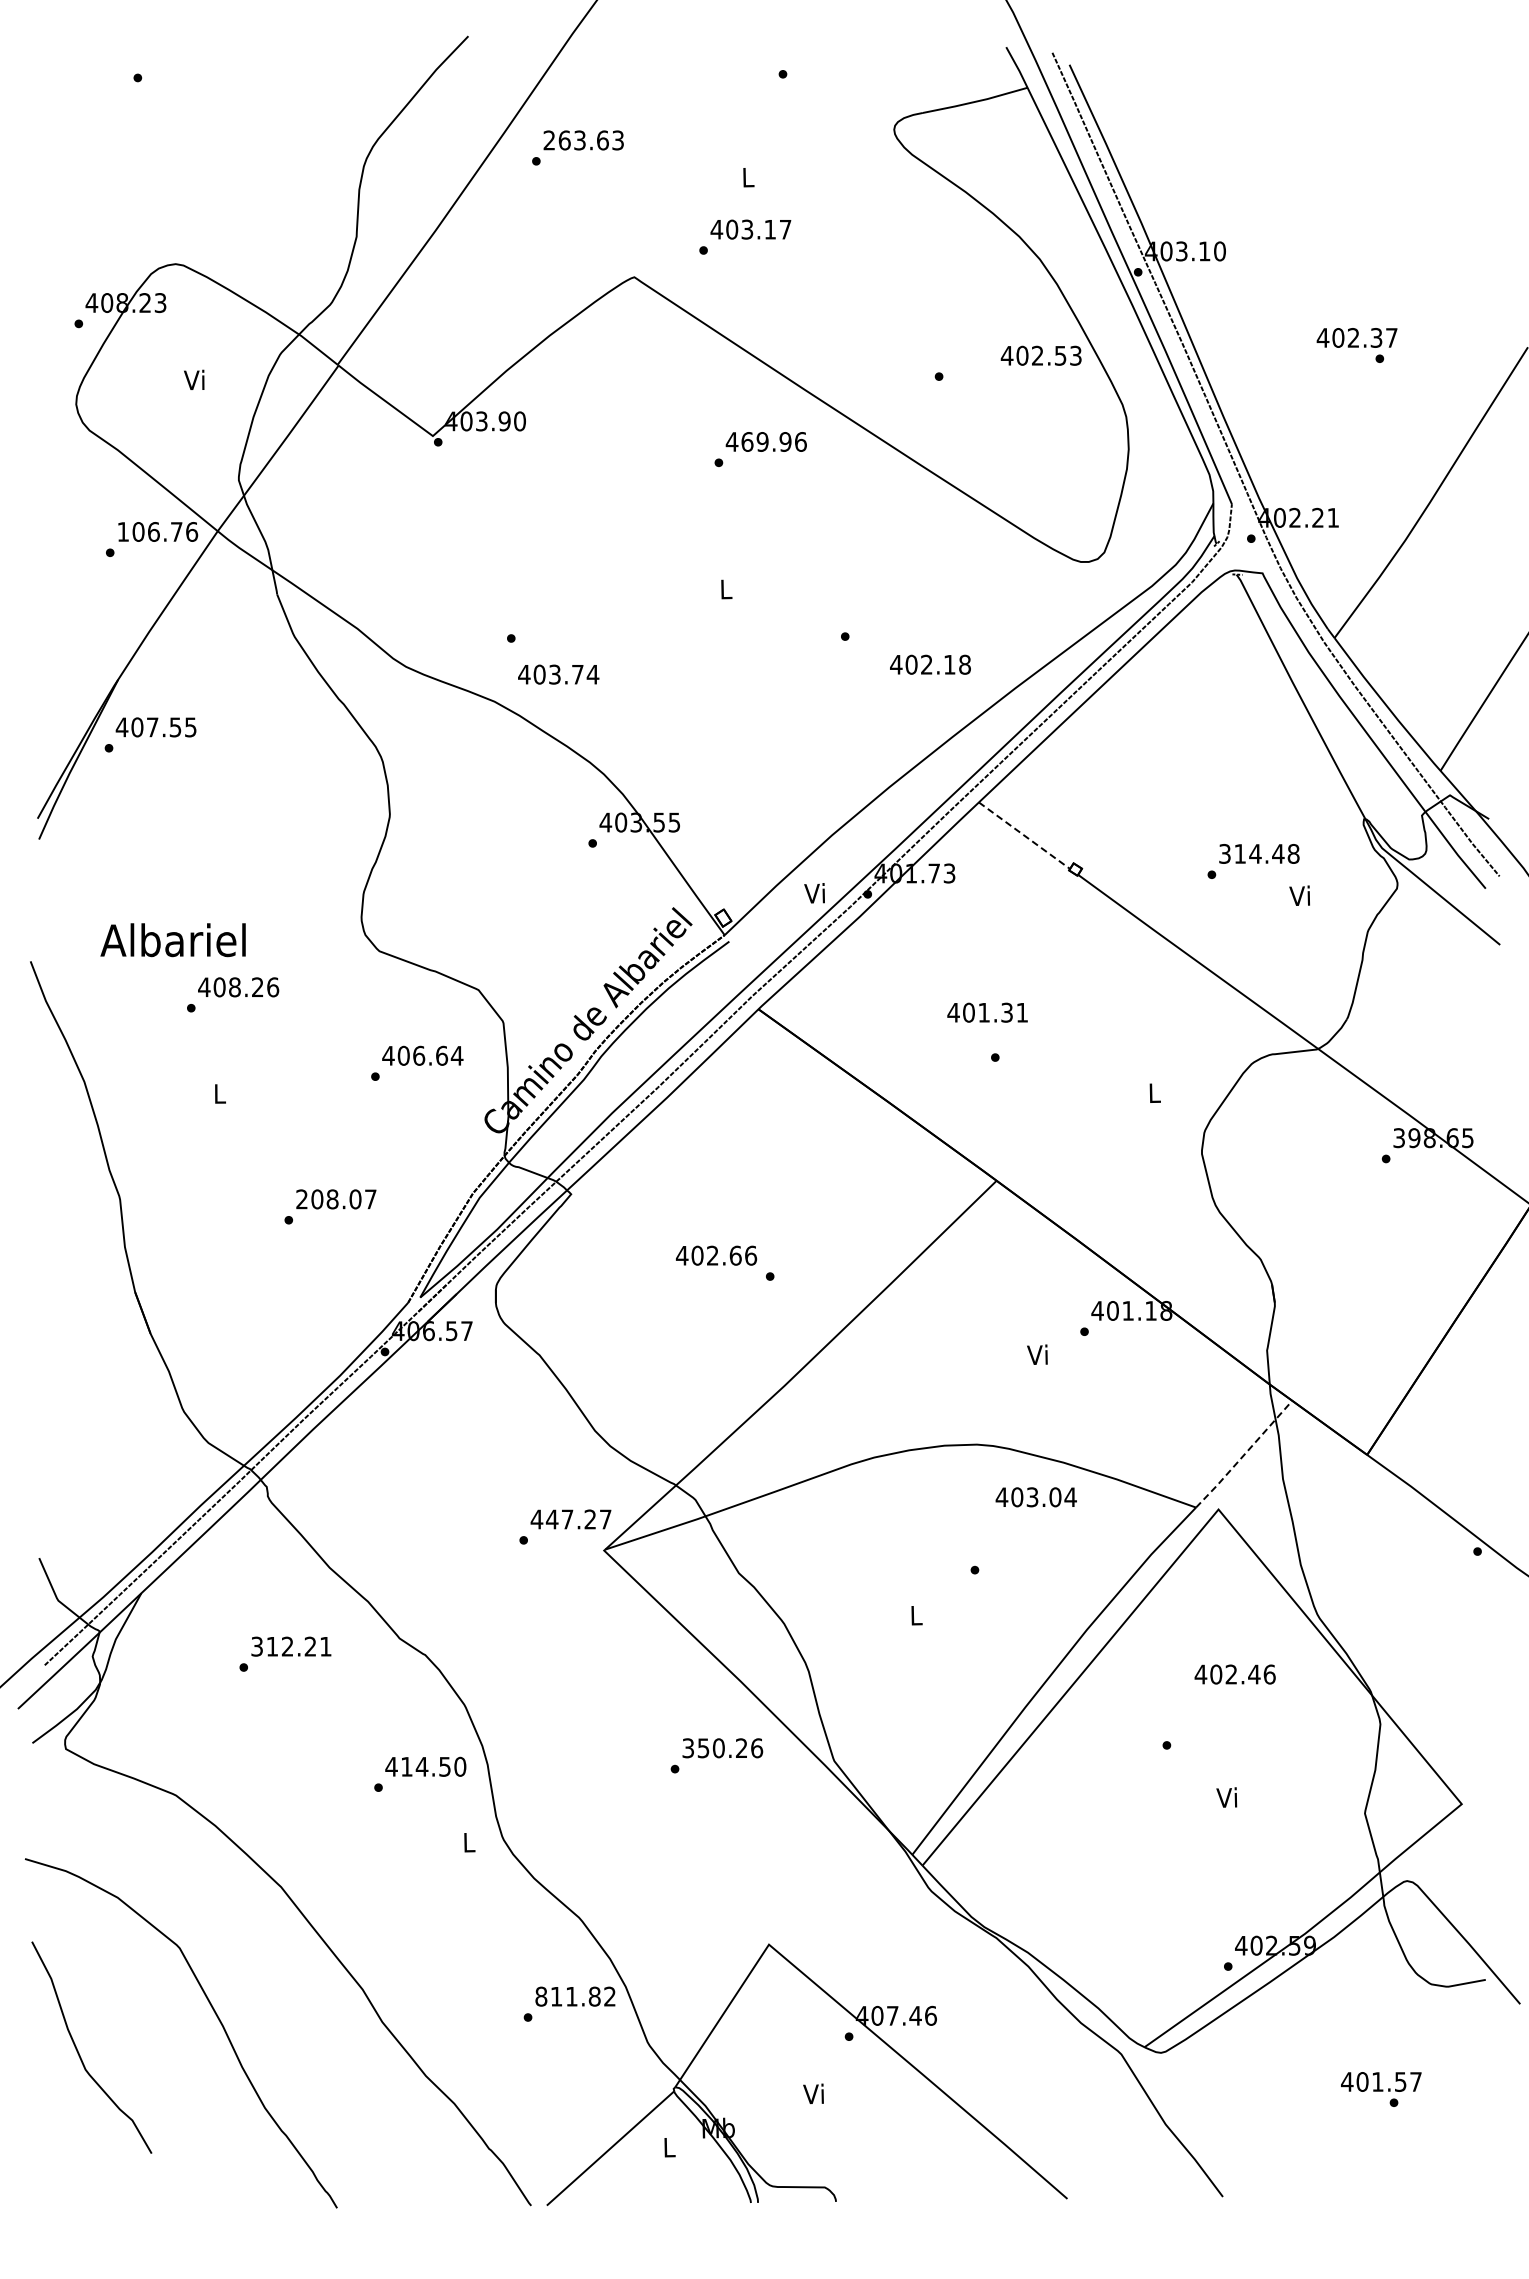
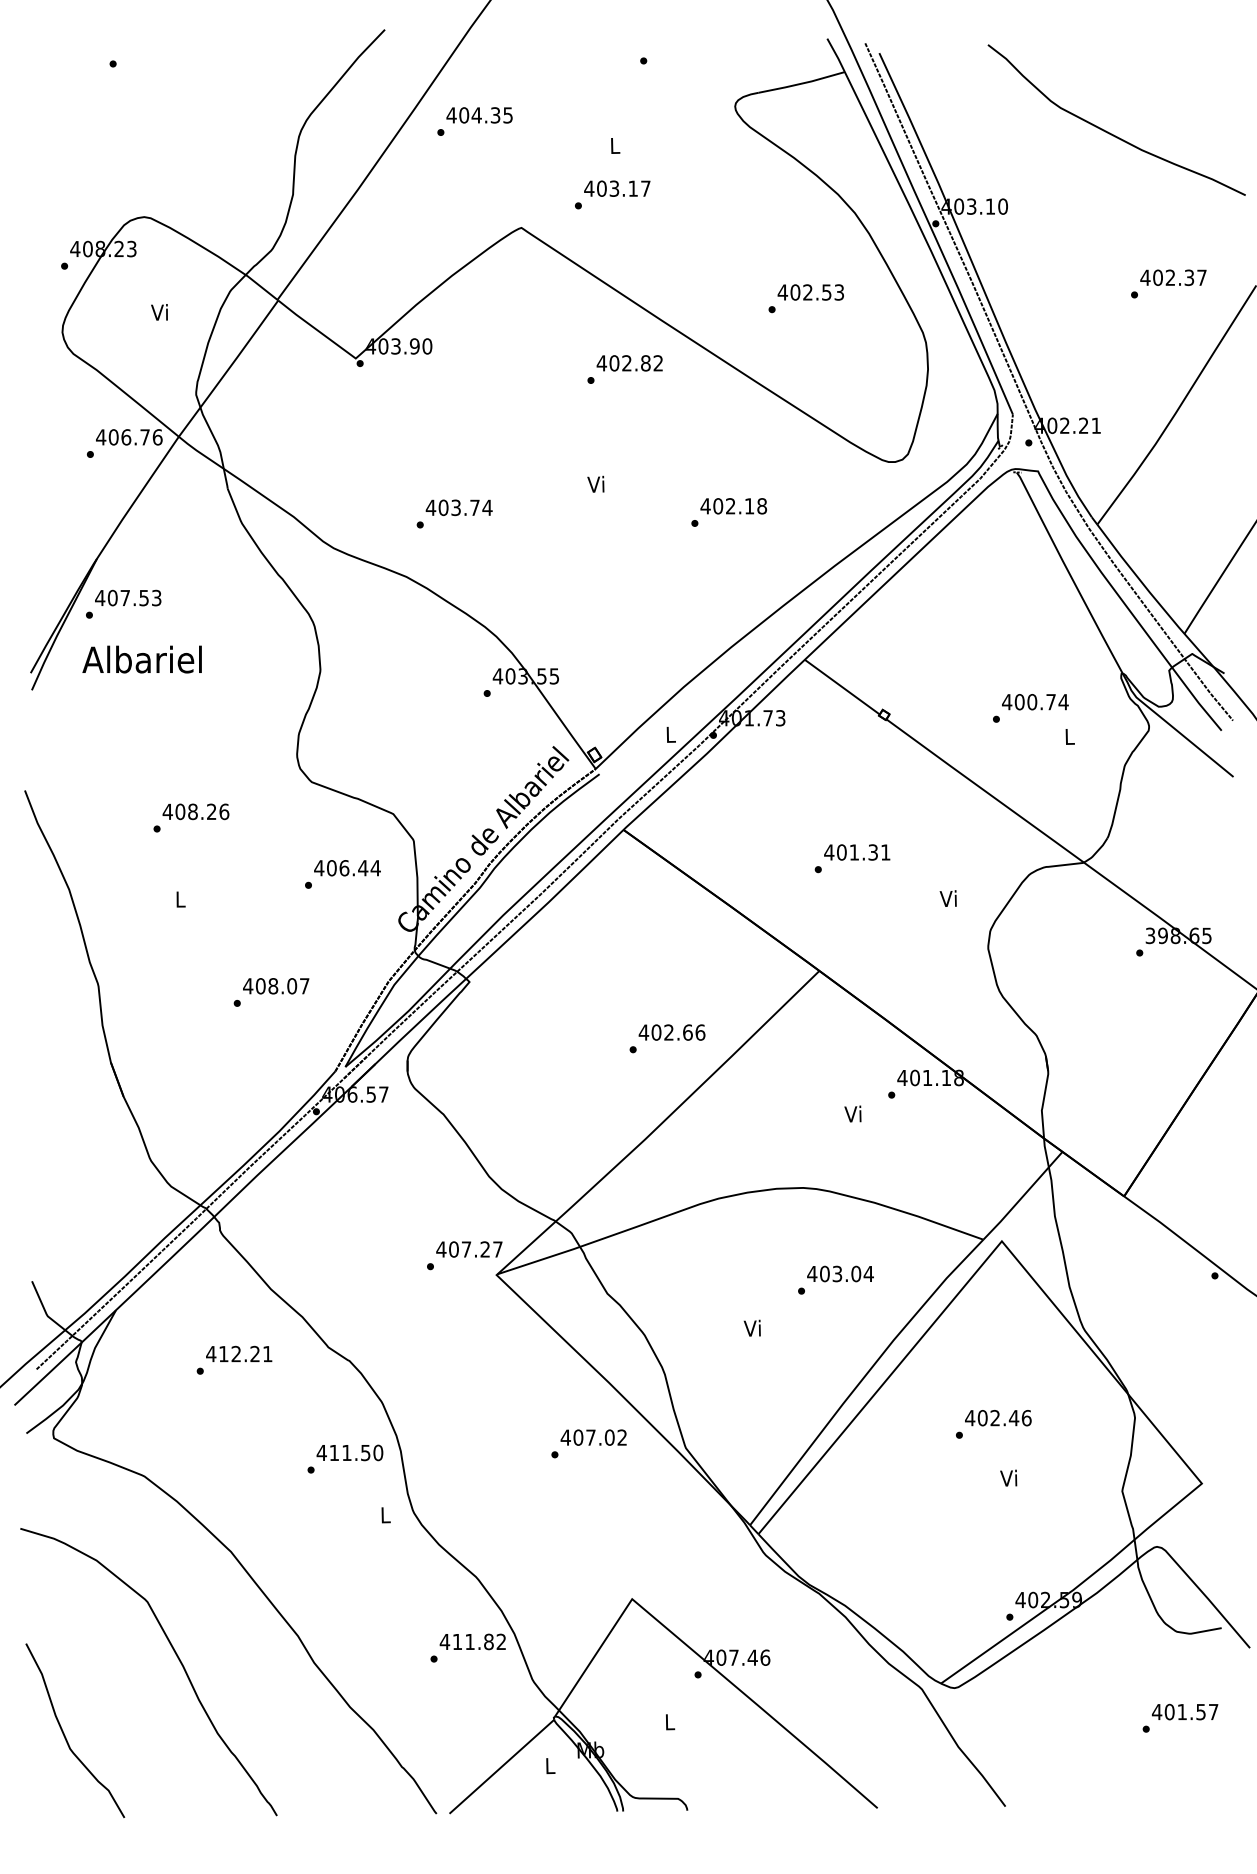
text: (583, 140) -> (479, 115), 263.63 -> 404.35
curve: (1348, 160) -> (1108, 131), added
text: (1356, 337) -> (1172, 277), moved
text: (1040, 355) -> (810, 292), moved
text: (773, 441) -> (635, 362), 469.96 -> 402.82
text: (123, 531) -> (101, 436), 106.76 -> 406.76
text: (724, 588) -> (595, 483), L -> Vi
text: (930, 664) -> (733, 506), moved
text: (558, 674) -> (459, 507), moved
text: (190, 726) -> (156, 597), 407.55 -> 407.53
line: (1025, 836) -> (843, 687), dashed -> solid
text: (1258, 853) -> (1034, 701), 314.48 -> 400.74
text: (814, 893) -> (669, 734), Vi -> L
text: (1299, 895) -> (1068, 736), Vi -> L
text: (172, 940) -> (141, 659), moved
text: (987, 1012) -> (857, 852), moved
text: (441, 1055) -> (362, 867), 406.64 -> 406.44
text: (1153, 1092) -> (948, 898), L -> Vi
text: (301, 1199) -> (247, 986), 208.07 -> 408.07
text: (716, 1255) -> (672, 1032), moved
line: (1244, 1454) -> (1023, 1196), dashed -> solid
text: (1035, 1497) -> (839, 1274), moved
text: (551, 1519) -> (453, 1249), 447.27 -> 407.27
text: (914, 1615) -> (751, 1328), L -> Vi
text: (256, 1646) -> (210, 1353), 312.21 -> 412.21
text: (1234, 1674) -> (997, 1418), moved
text: (722, 1748) -> (593, 1437), 350.26 -> 407.02
text: (421, 1766) -> (346, 1452), 414.50 -> 411.50
text: (541, 1996) -> (445, 1641), 811.82 -> 411.82
curve: (79, 2052) -> (65, 1734), moved
text: (1381, 2081) -> (1185, 1711), moved
text: (813, 2093) -> (668, 1721), Vi -> L

